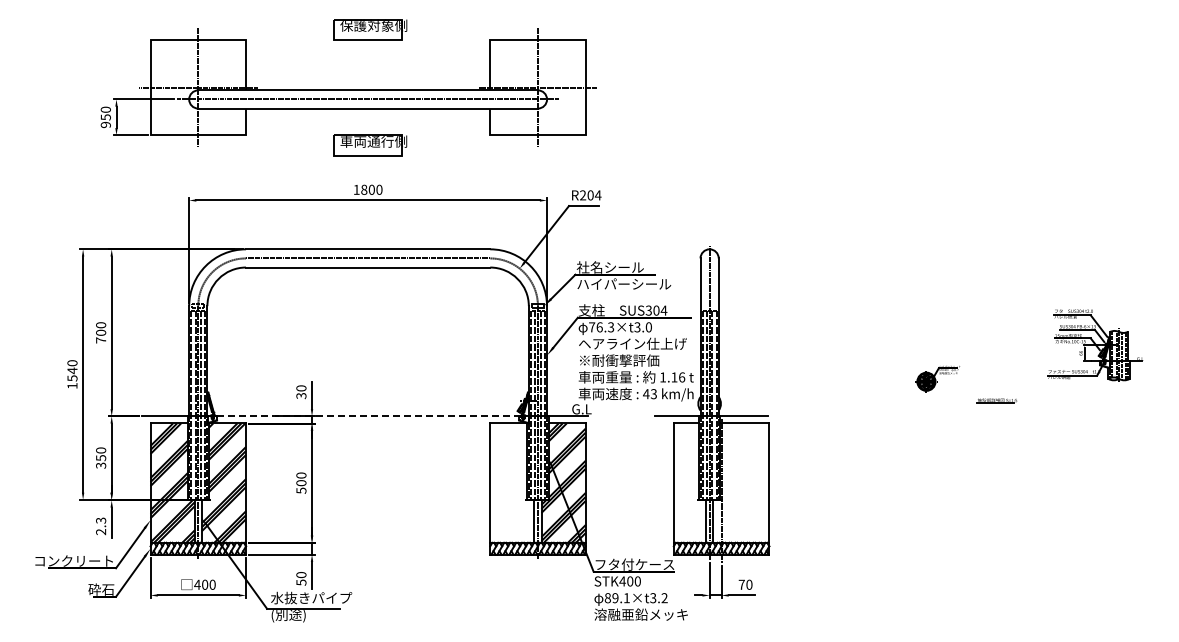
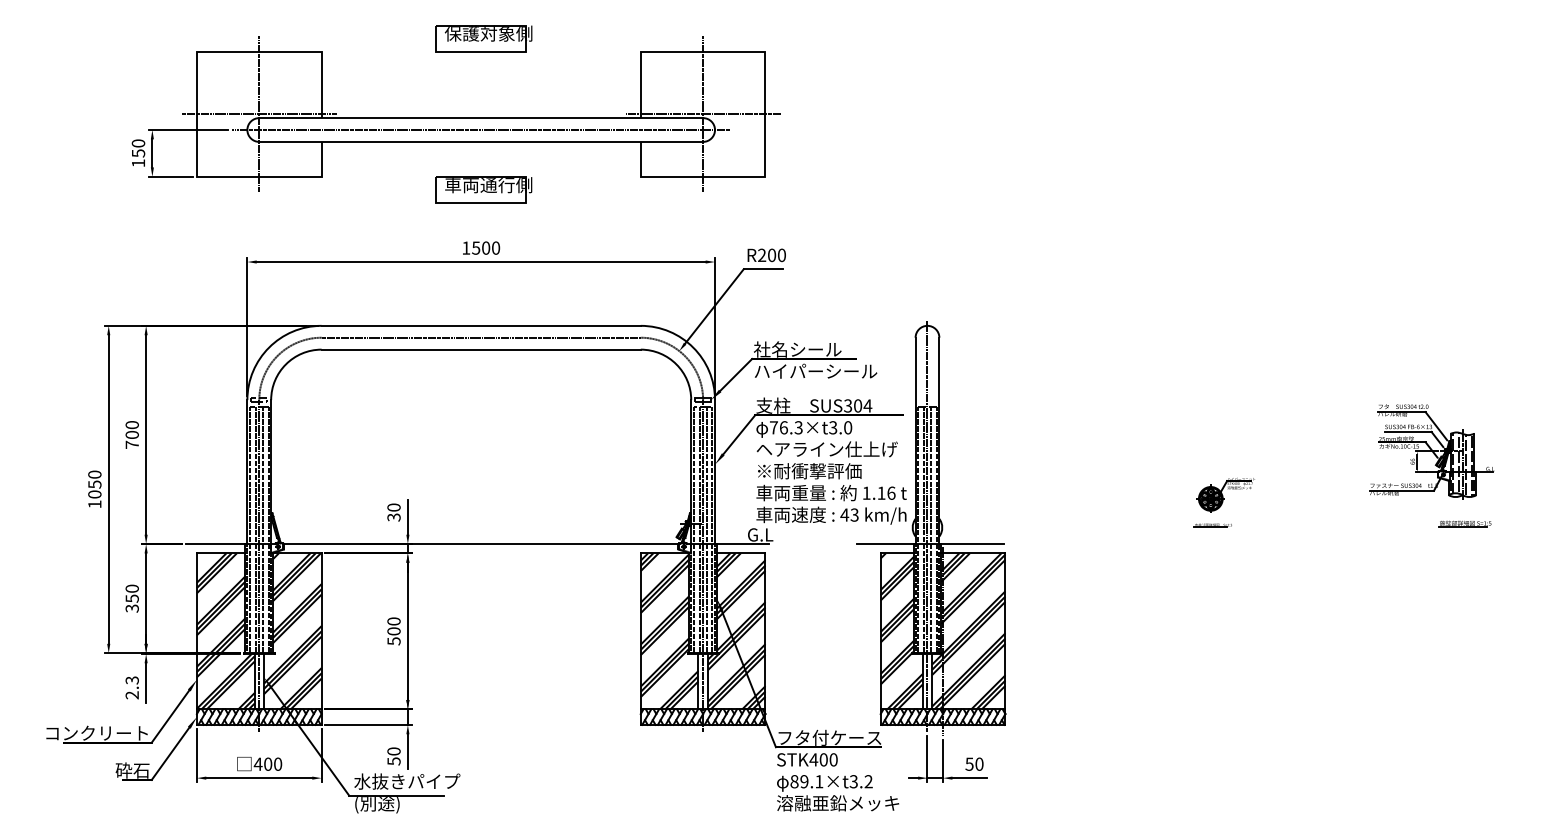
text: (105, 125) -> (138, 164), 950 -> 150
text: (364, 189) -> (476, 247), 1800 -> 1500
text: (597, 195) -> (780, 255), R204 -> R200
text: (72, 374) -> (94, 489), 1540 -> 1050
part: (996, 400) -> (1464, 523), moved
line: (927, 401) -> (1212, 524), added
line: (368, 416) -> (481, 544), dashed -> solid
hatch: (512, 482) -> (669, 630), added
hatch: (689, 482) -> (901, 630), added
hatch: (741, 482) -> (969, 630), added
text: (741, 584) -> (969, 763), 70 -> 50

